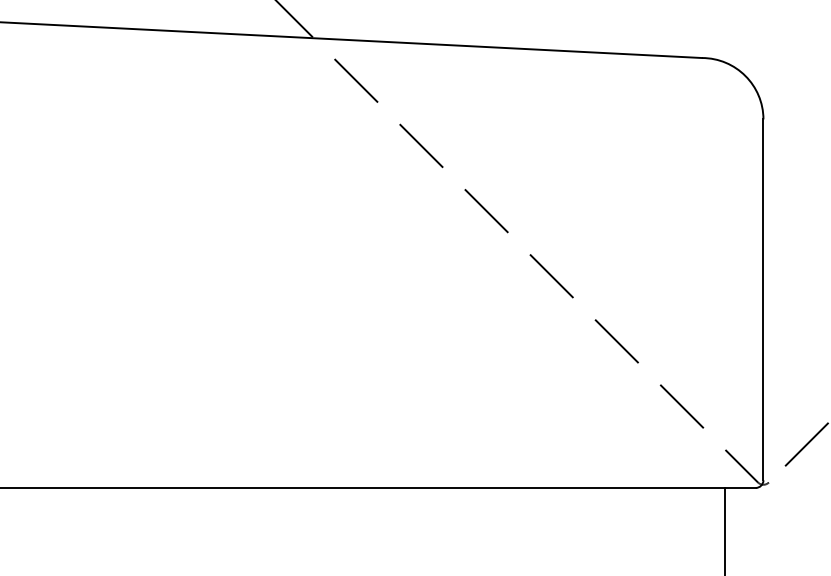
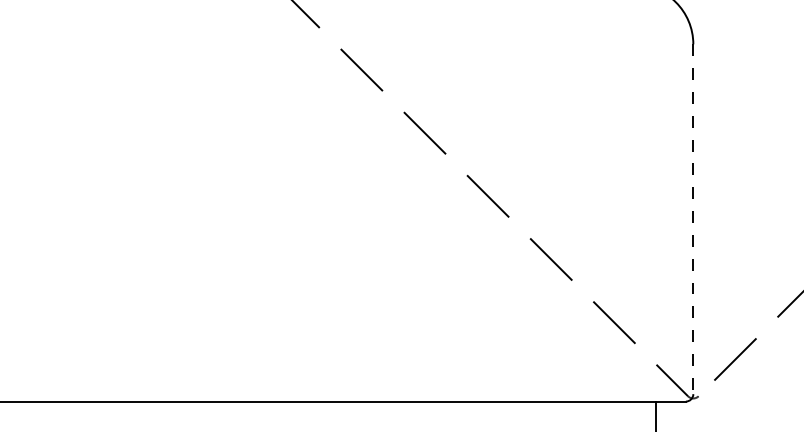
line: (763, 300) -> (693, 219), solid -> dashed

